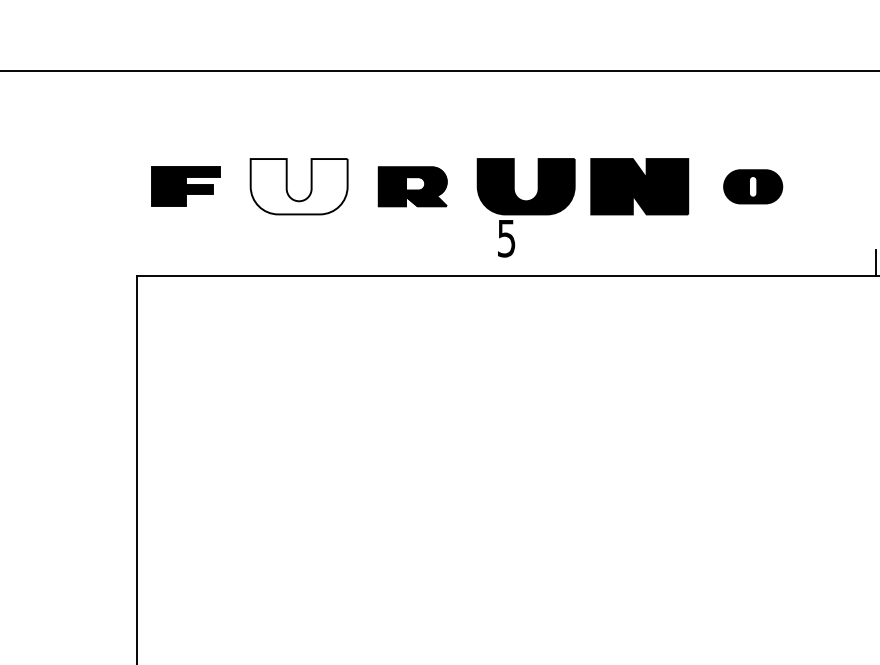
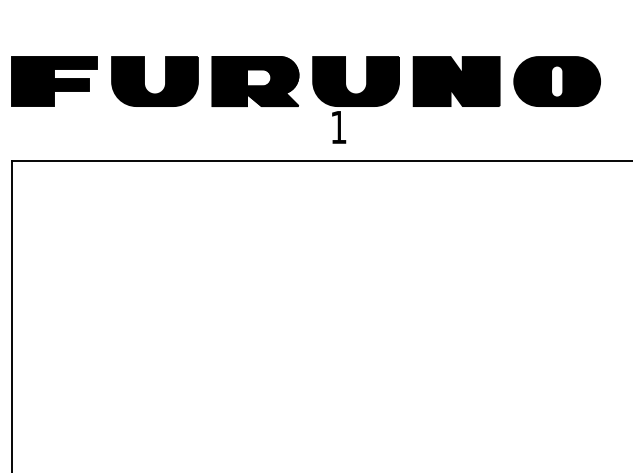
part: (185, 186) -> (54, 81), size x1.43
fill: (298, 186) -> (154, 81), added
part: (412, 186) -> (255, 81), size x1.43
part: (752, 186) -> (556, 81), size x1.67
text: (506, 238) -> (338, 127), 5 -> 1

